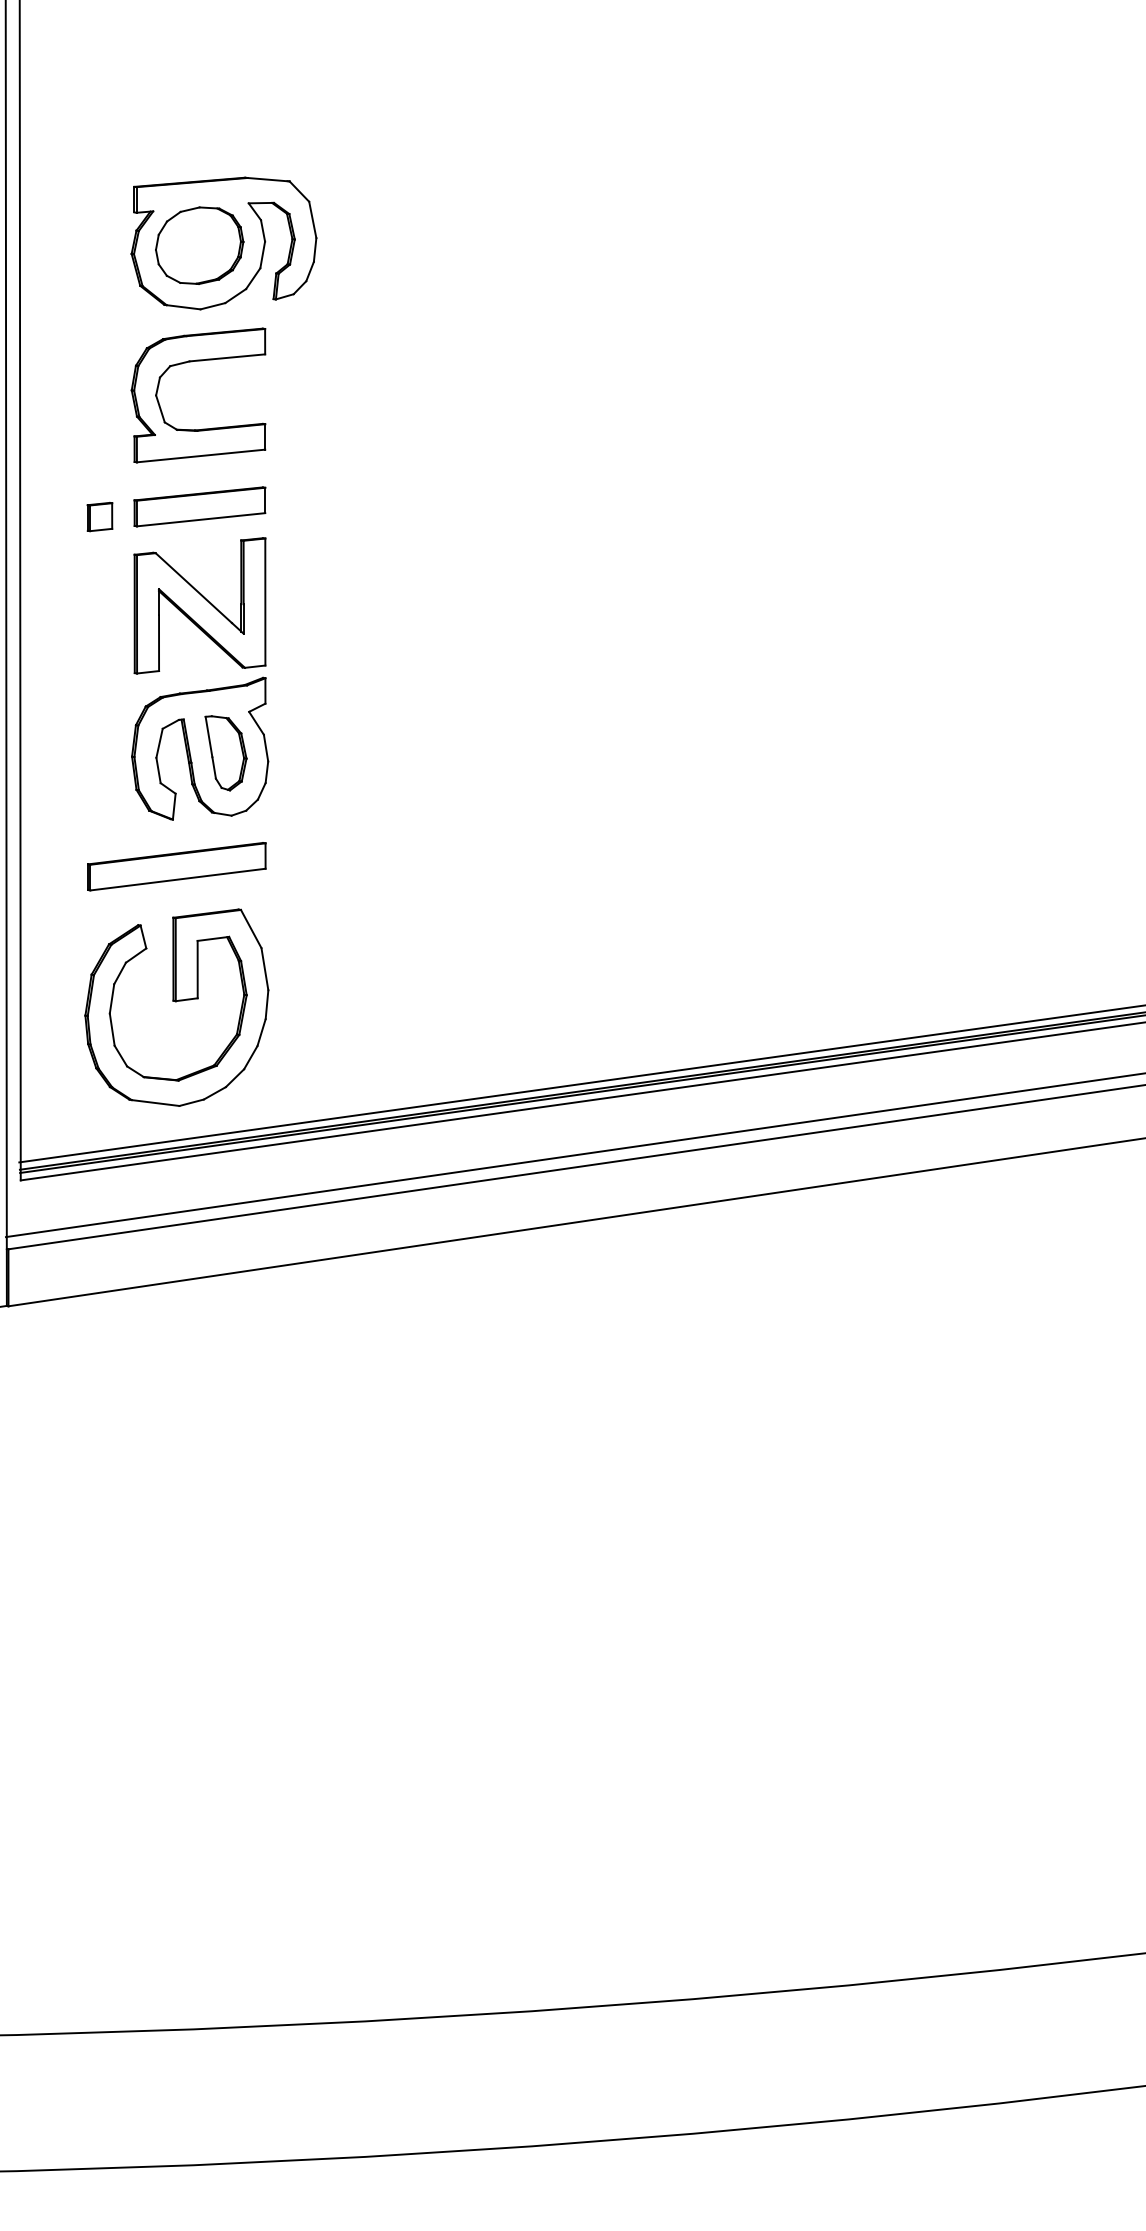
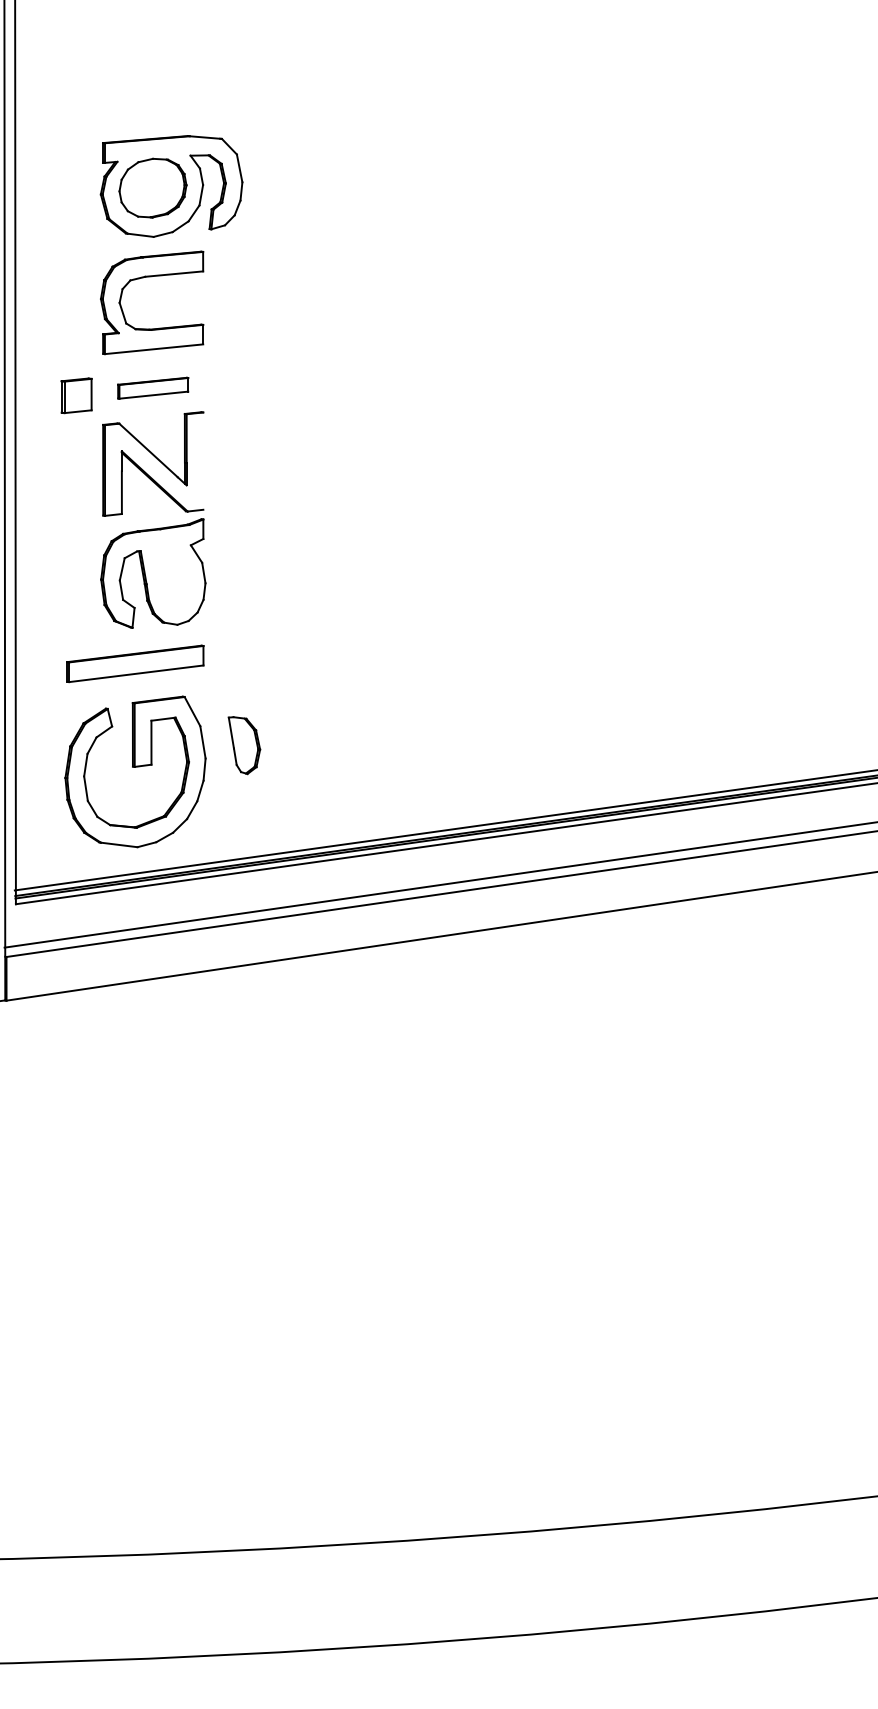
part: (199, 506) -> (152, 387), size x0.7
part: (99, 517) -> (76, 396), size x1.6
line: (265, 601) -> (203, 460), removed
part: (225, 753) -> (244, 745), moved

